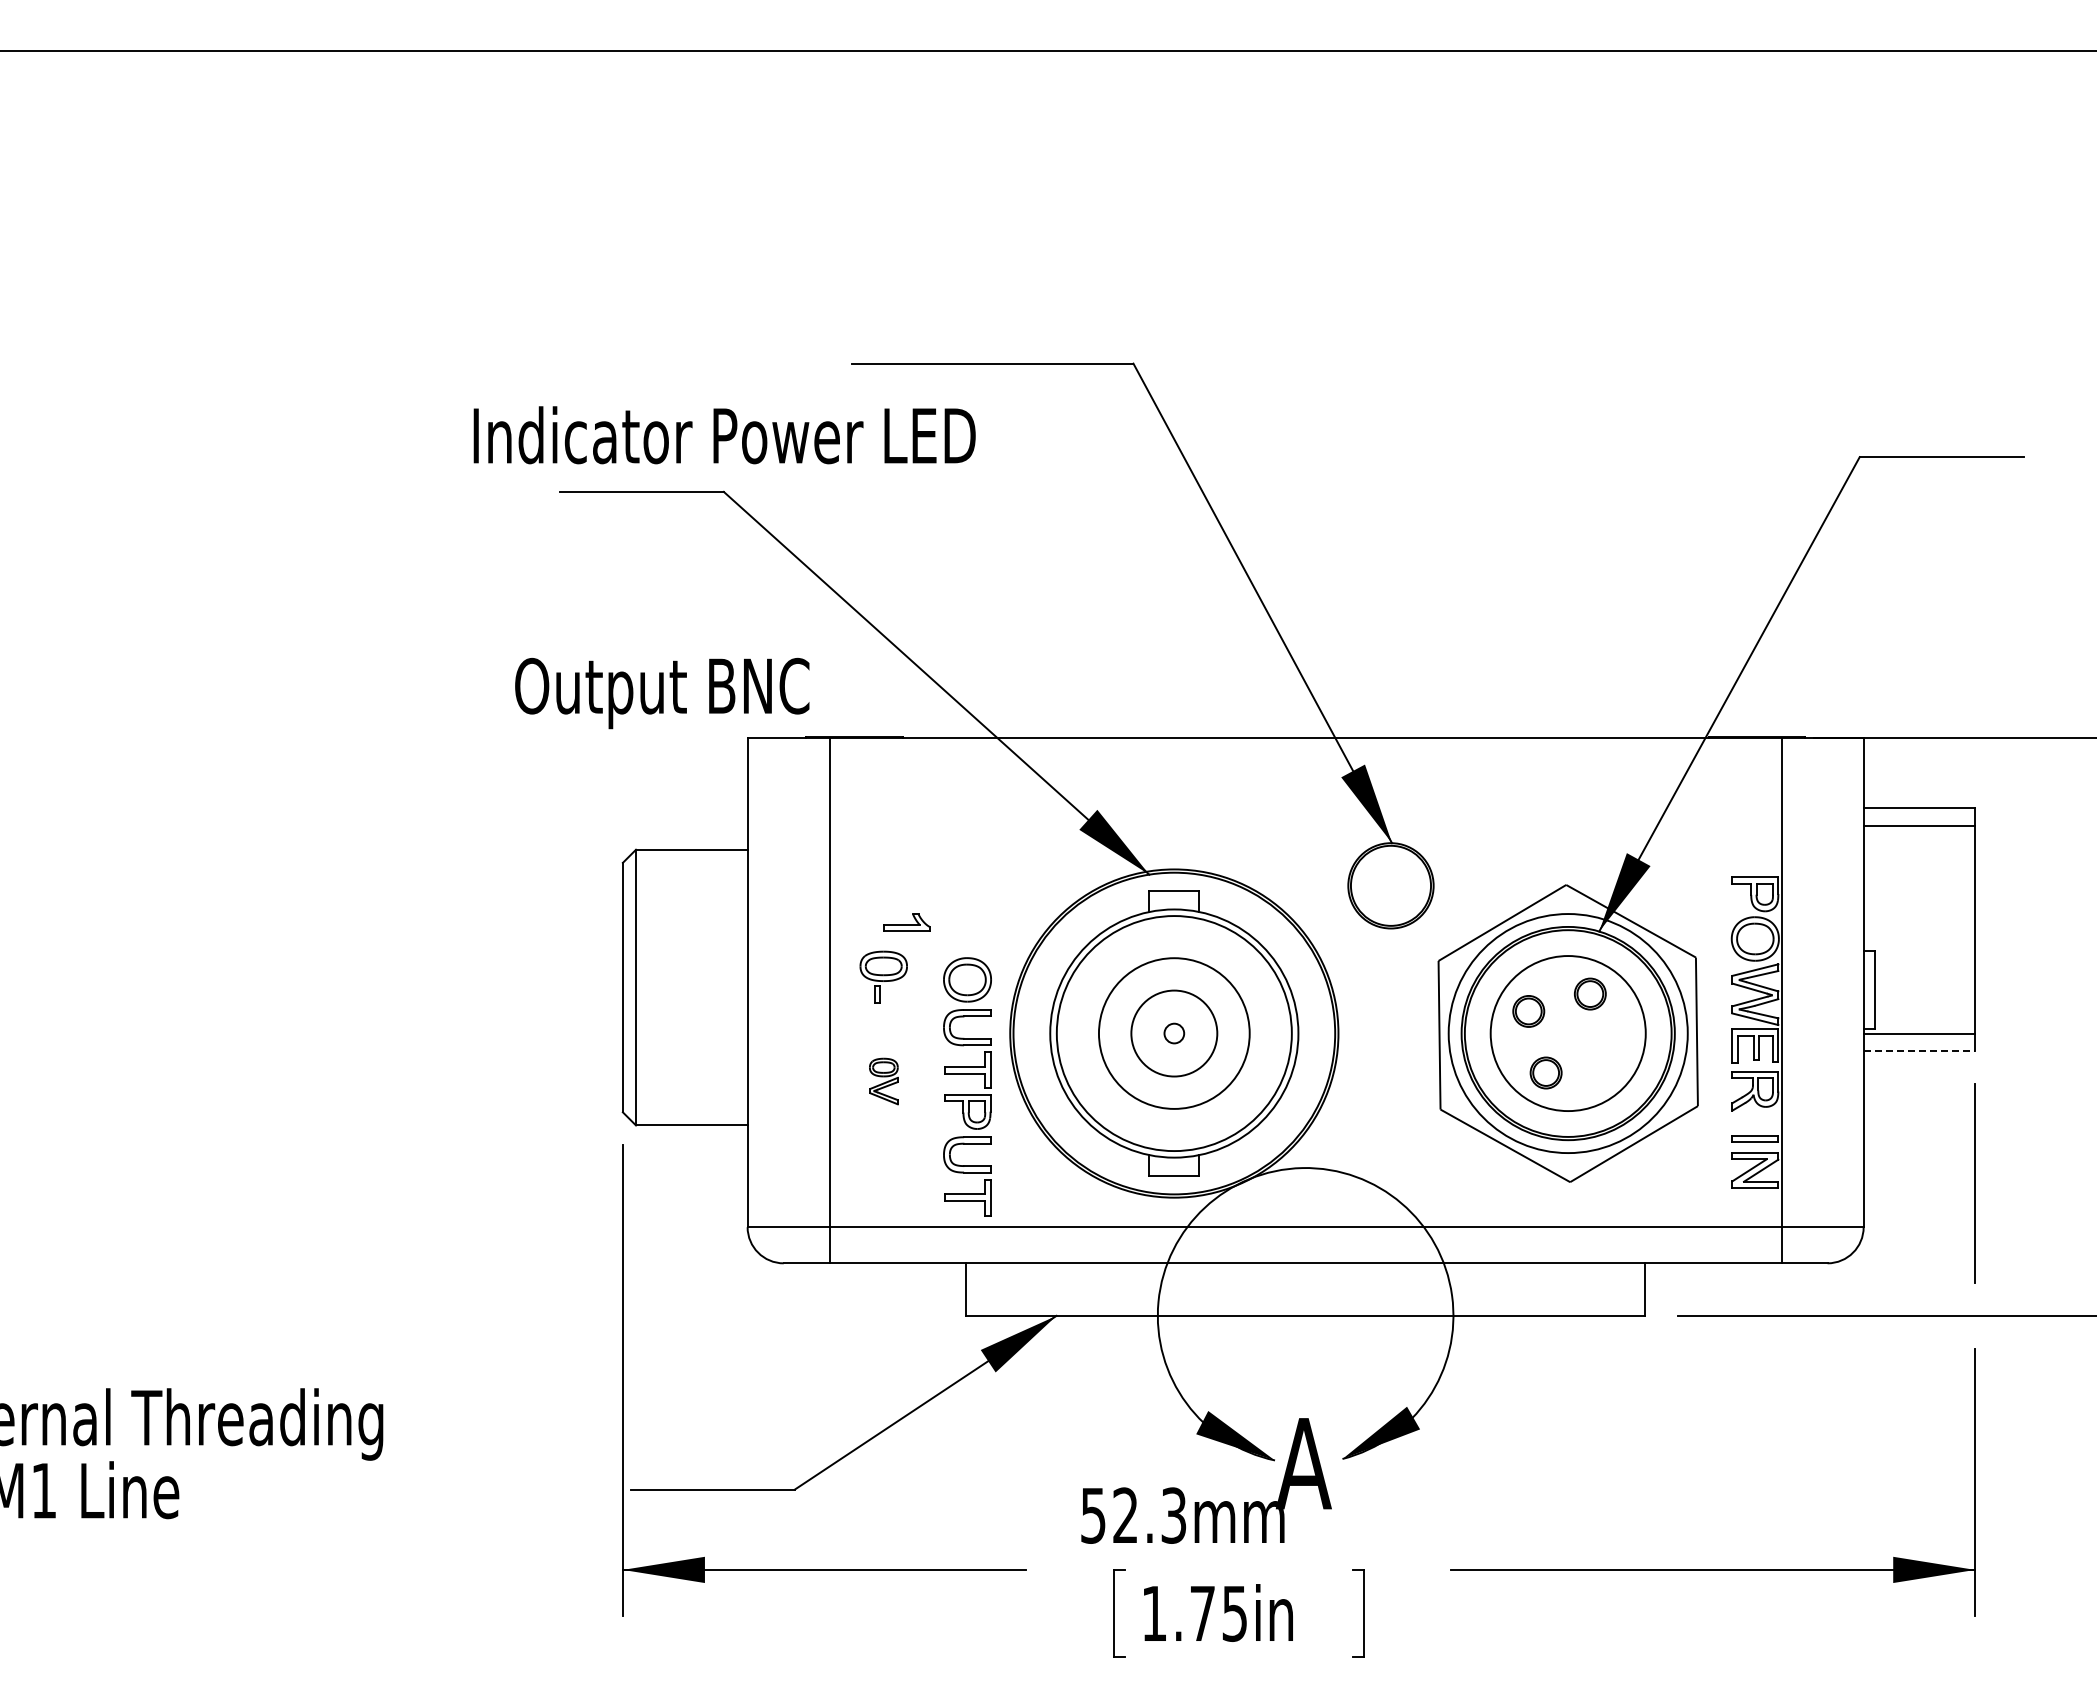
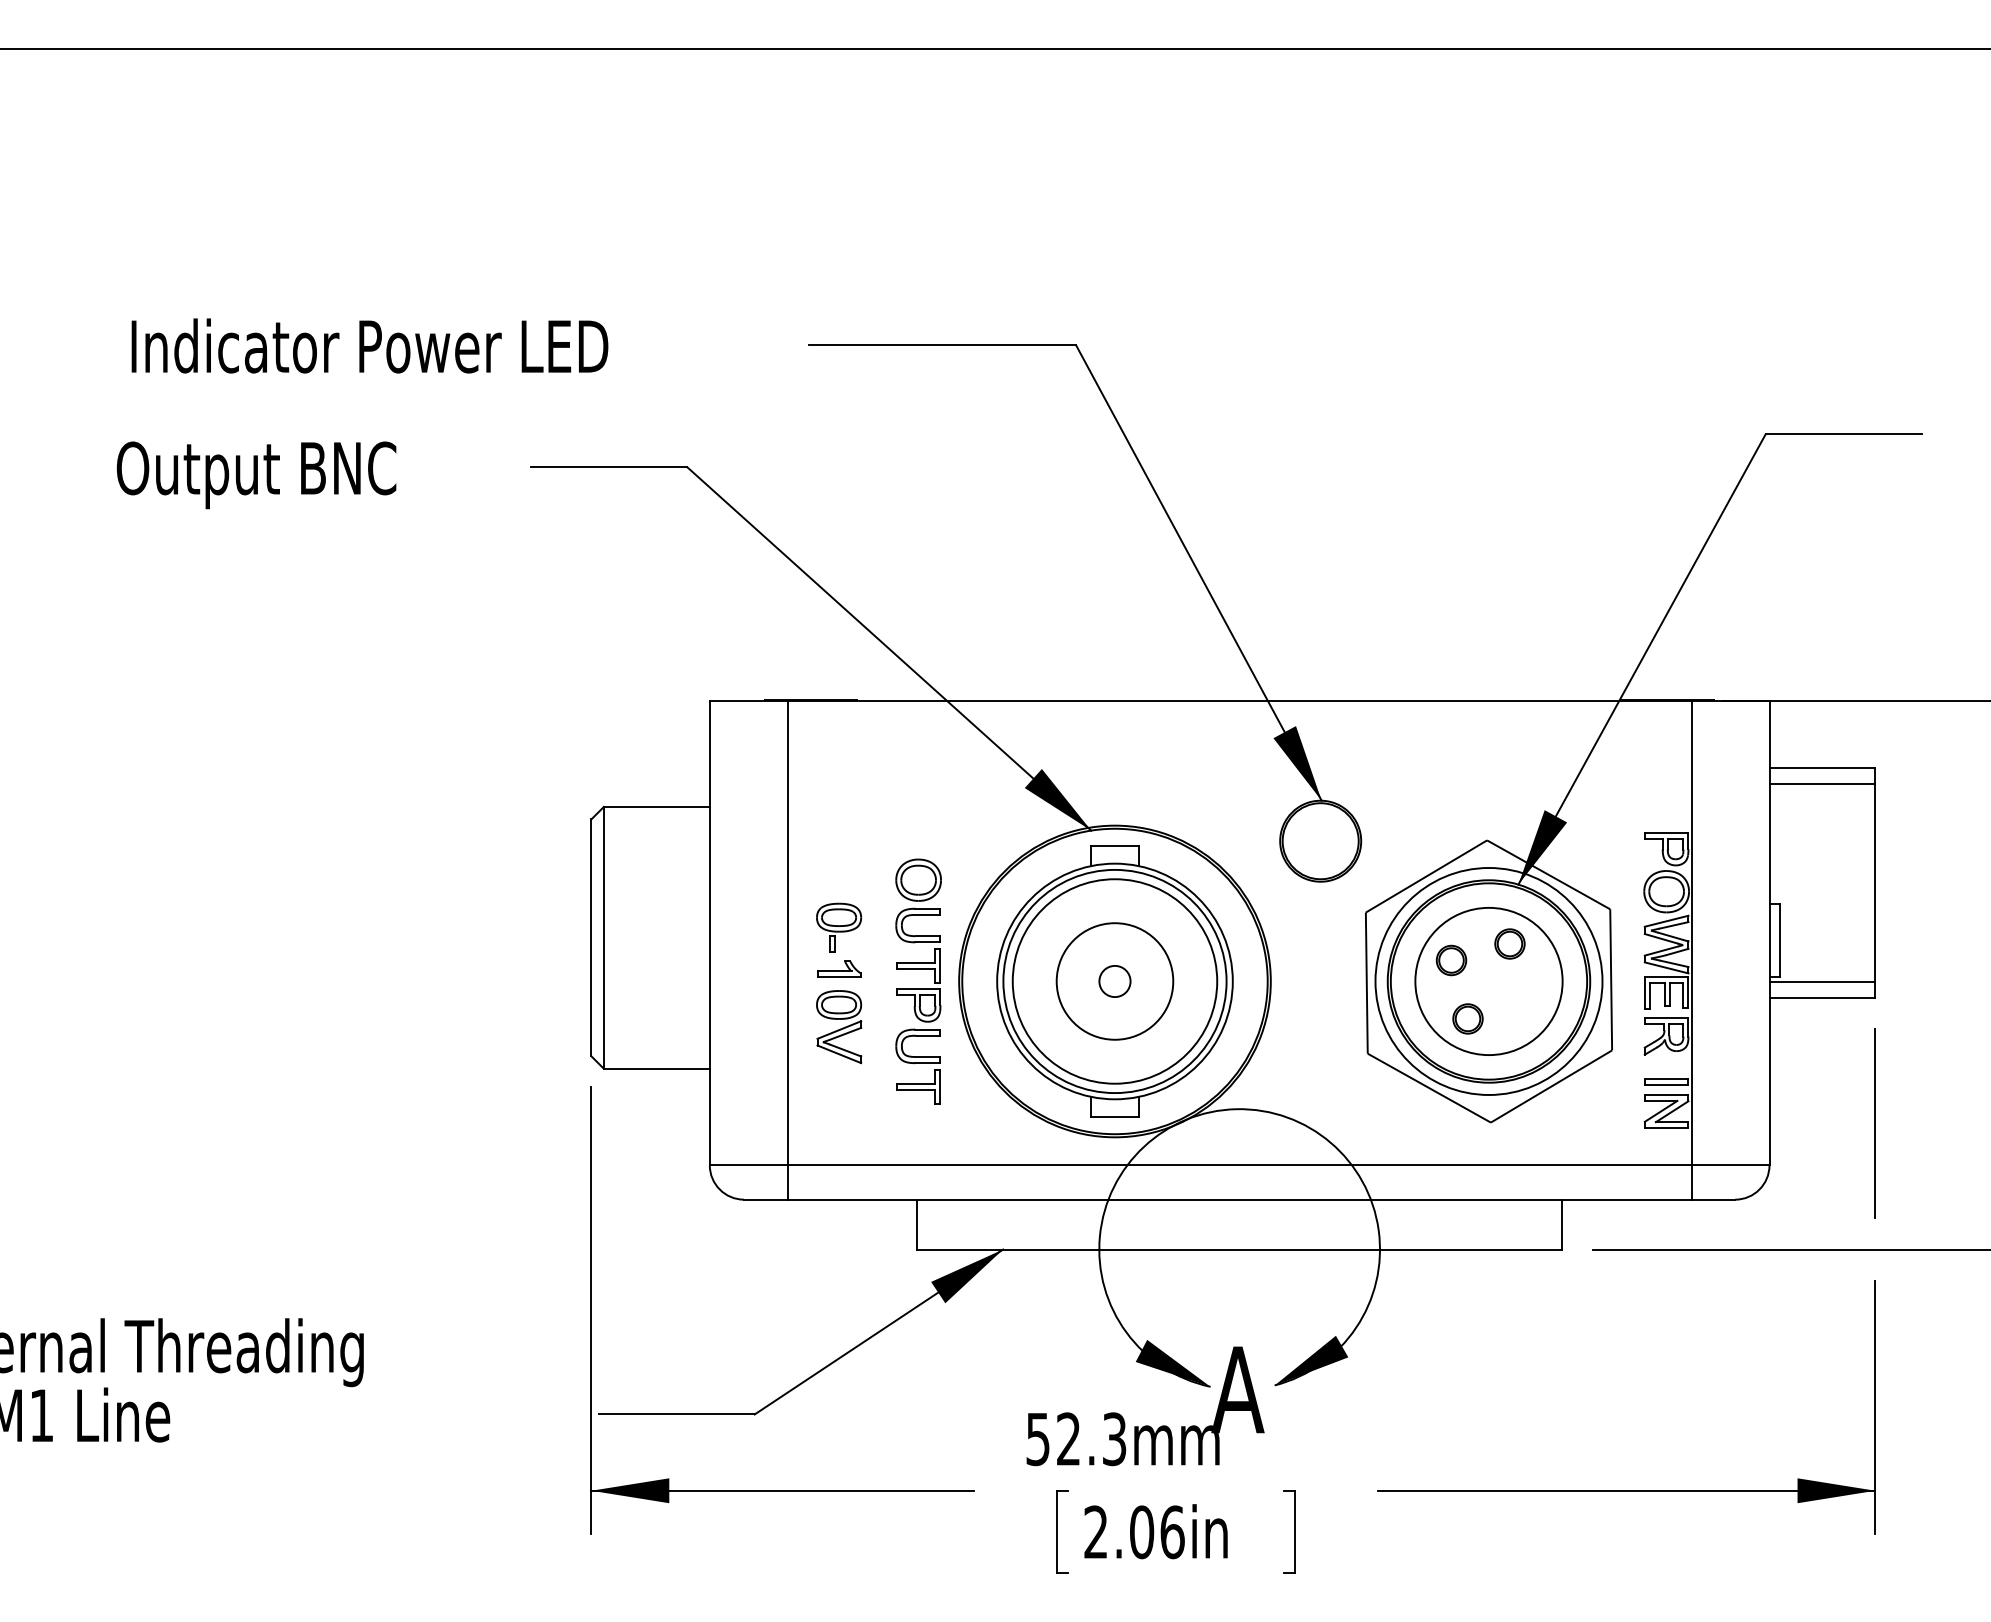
text: (724, 435) -> (369, 346), moved
text: (662, 693) -> (256, 475), moved
part: (906, 922) -> (838, 969), moved
circle: (1173, 1033) -> (1114, 981), size x1.43
circle: (1173, 1033) -> (1114, 981), size x1.67
circle: (1174, 1033) -> (1115, 981), size x1.43
line: (1919, 1051) -> (1822, 998), dashed -> solid
part: (883, 1081) -> (838, 1027), size x1.67
part: (967, 1094) -> (918, 989), moved
text: (1194, 1613) -> (1134, 1532), 1.75in -> 2.06in

